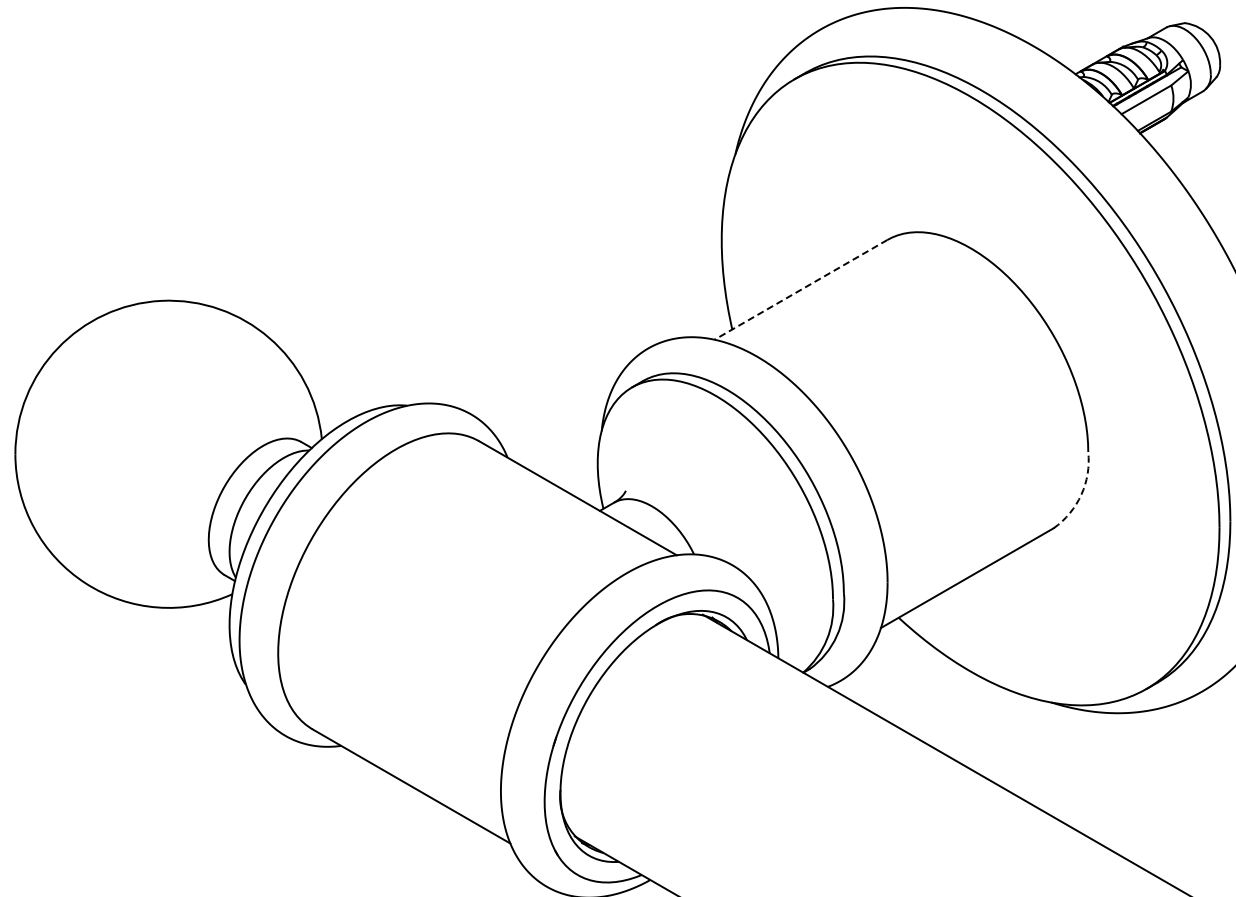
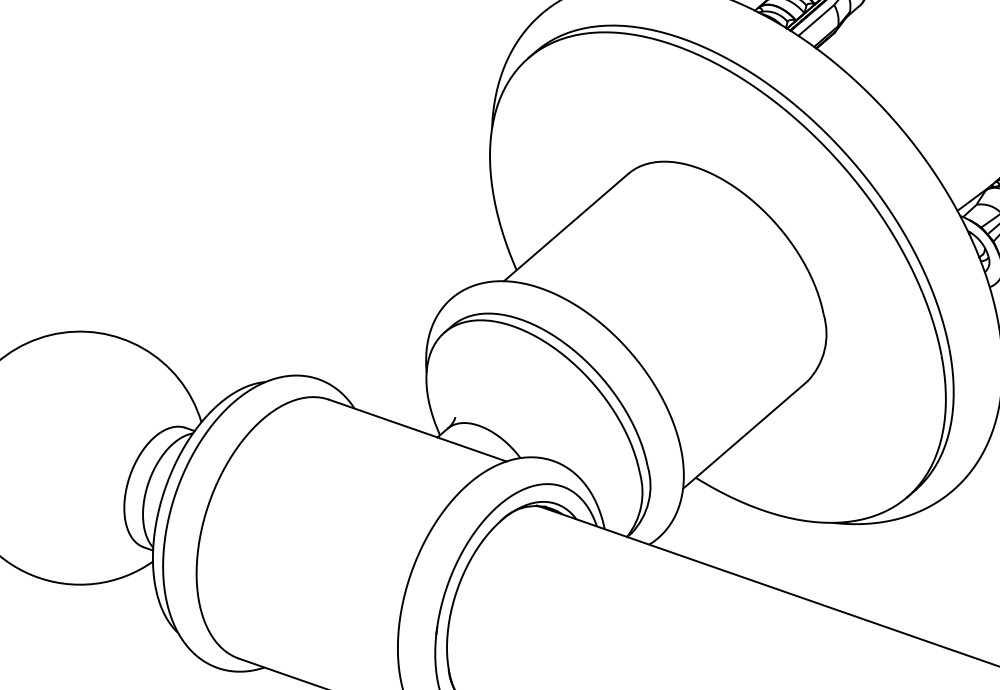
line: (800, 289) -> (565, 227), dashed -> solid
arc: (1081, 494) -> (824, 349), dashed -> solid

